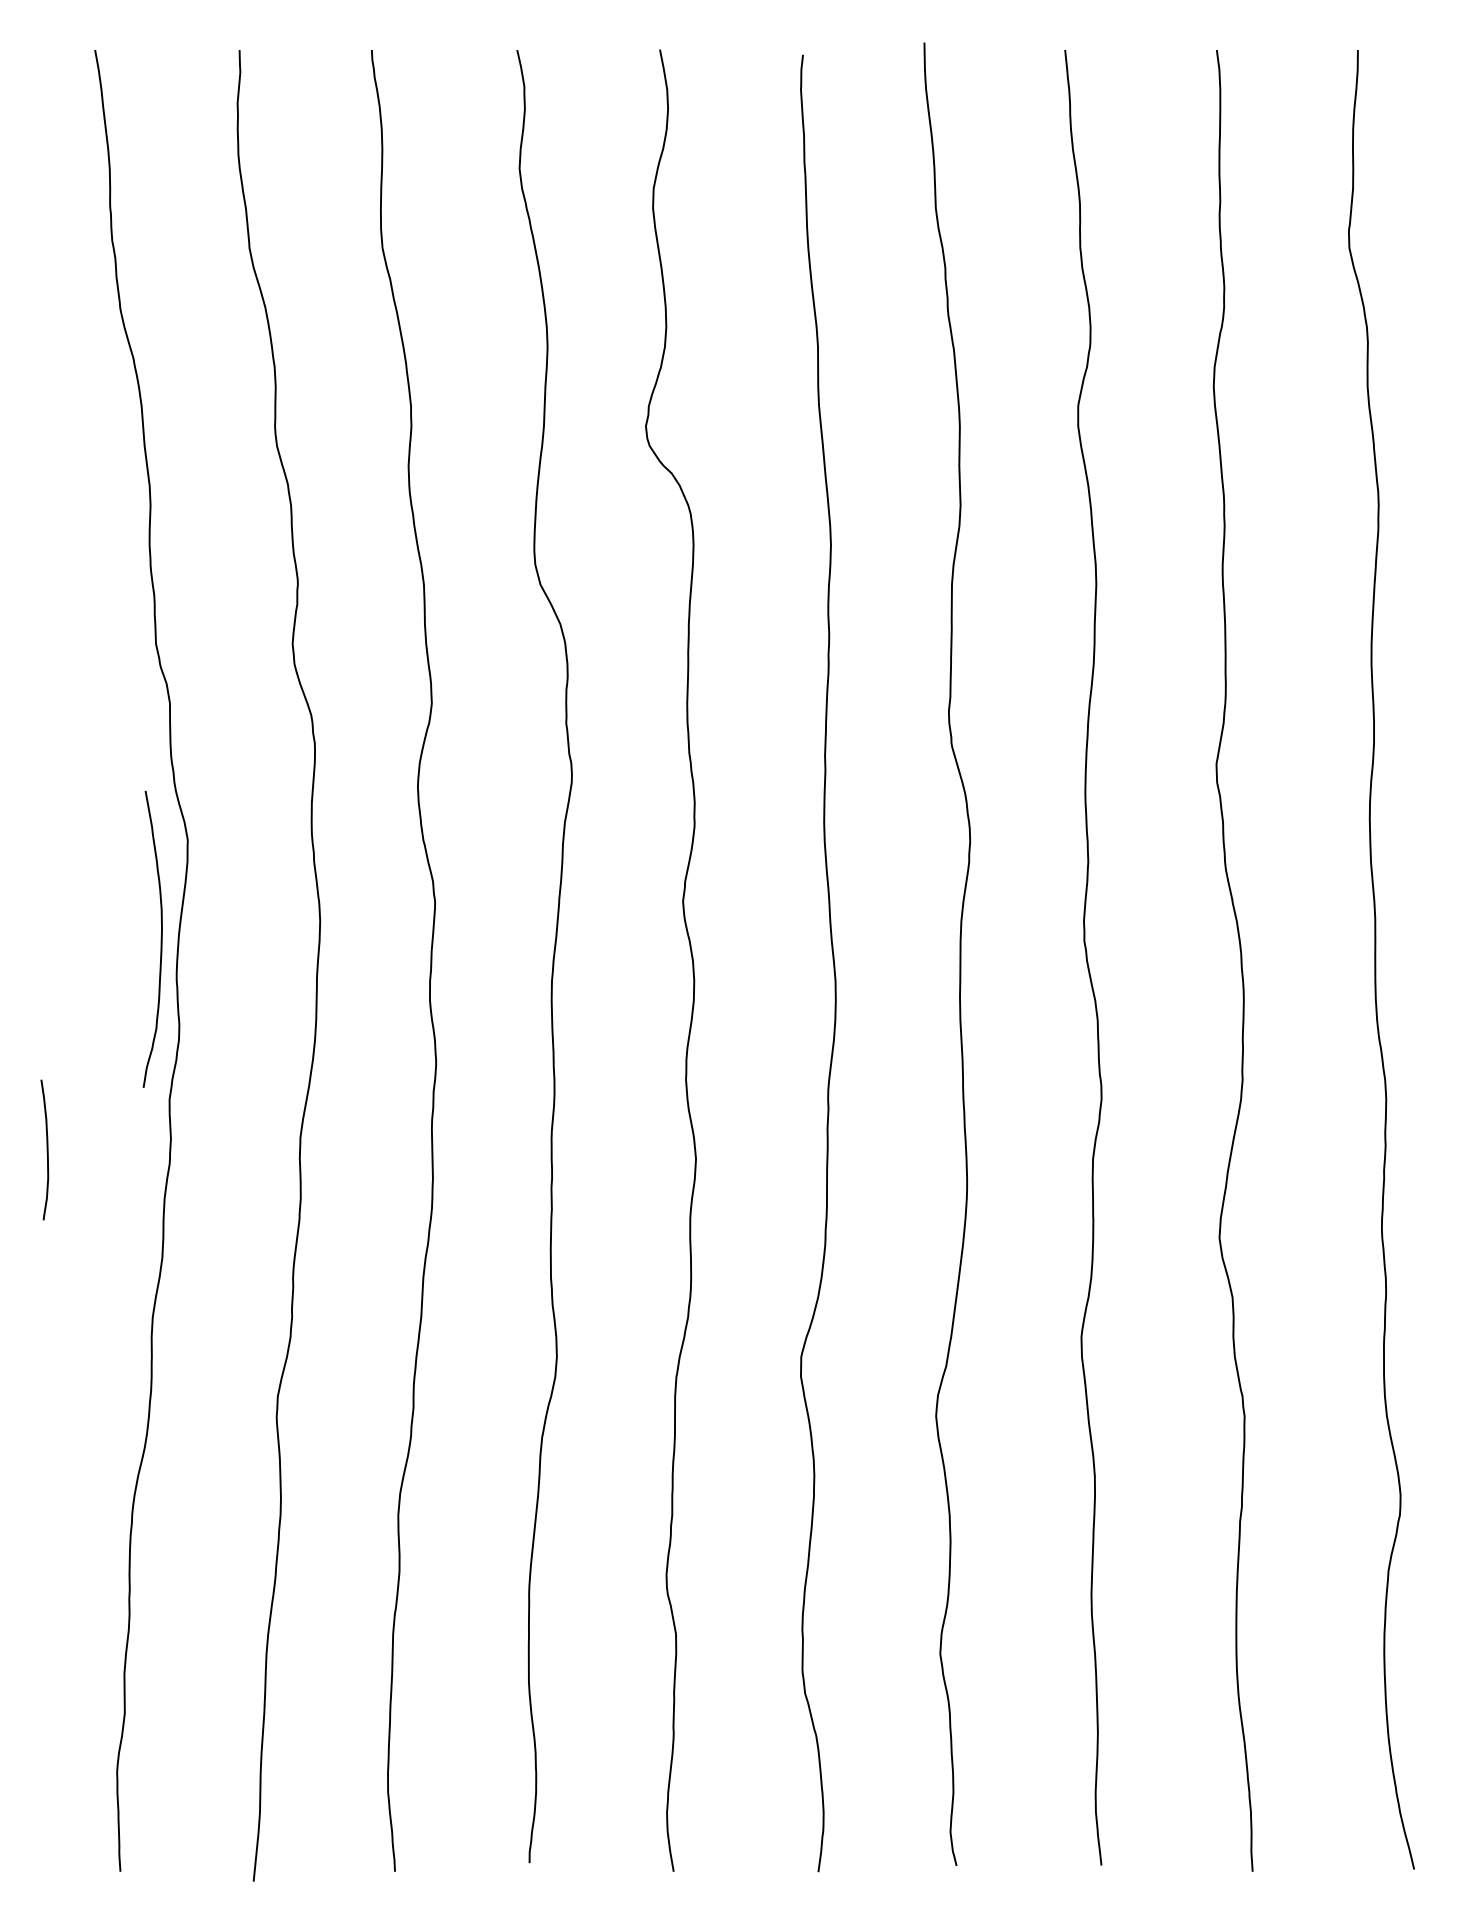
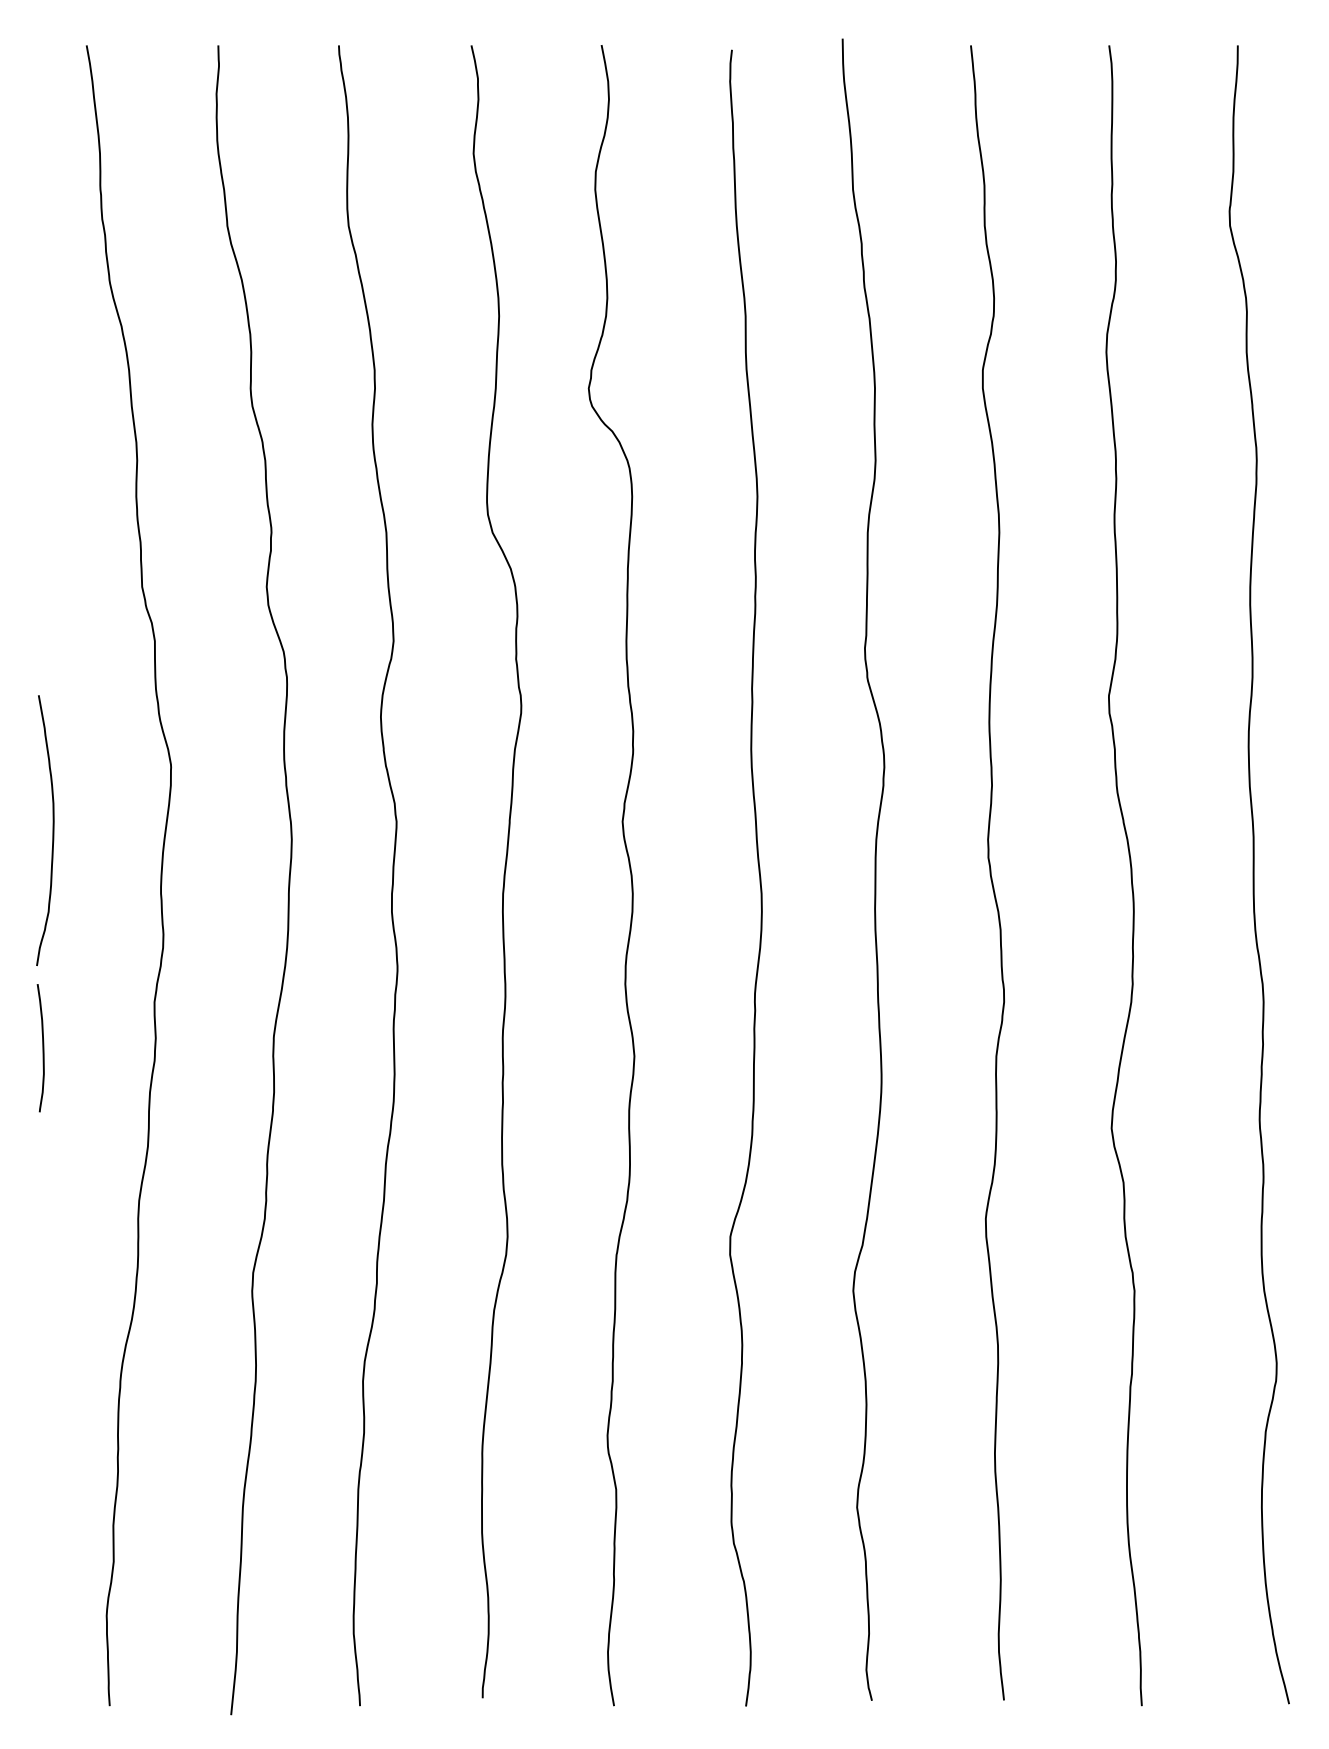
curve: (160, 938) -> (52, 829), moved

